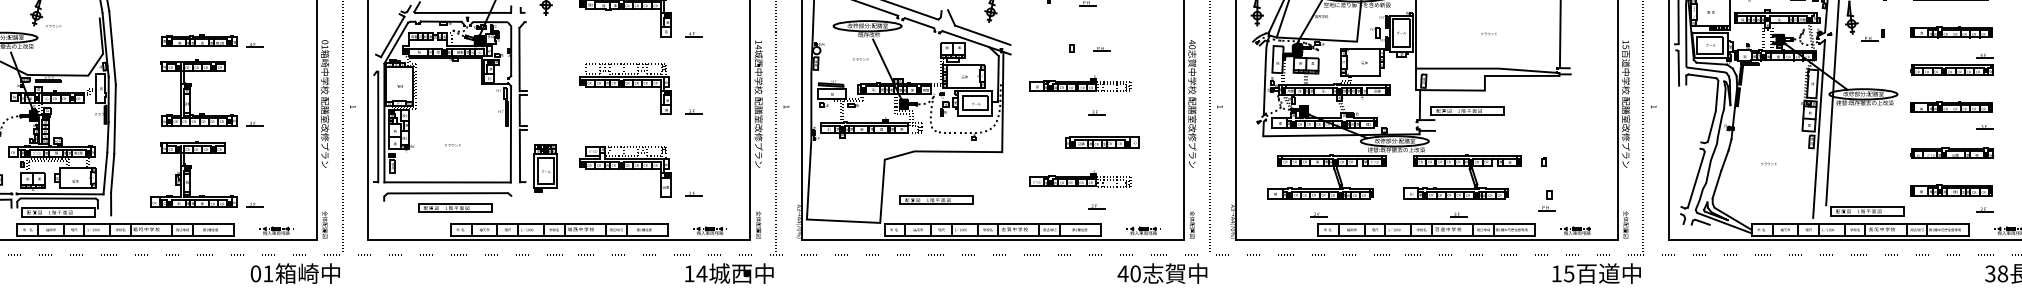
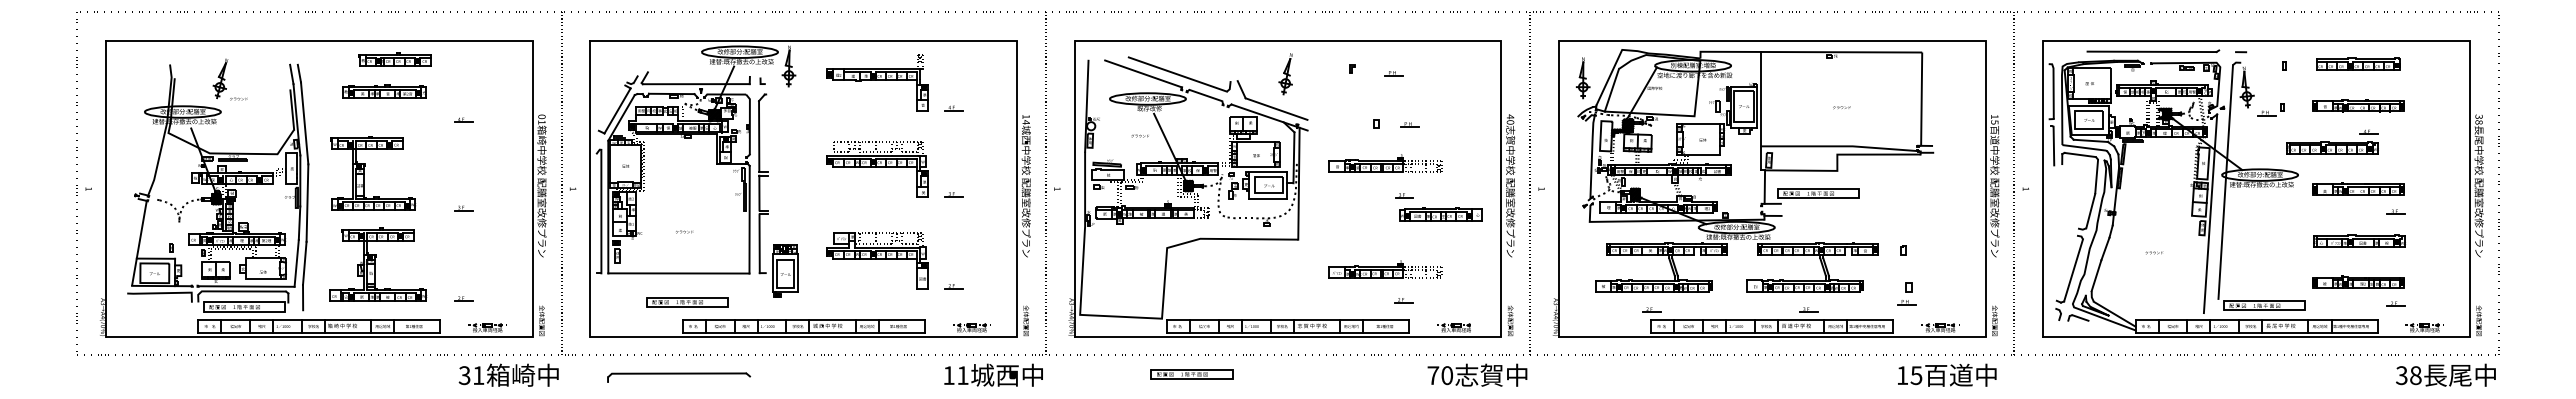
part: (199, 40) -> (384, 91), moved
part: (1952, 64) -> (2332, 141), moved
part: (191, 92) -> (364, 173), moved
part: (1101, 142) -> (1440, 214), moved
part: (545, 168) -> (785, 270), moved
part: (193, 174) -> (378, 264), moved
part: (448, 196) -> (679, 377), moved
part: (936, 200) -> (1191, 374), moved
text: (1596, 272) -> (1947, 374), moved
text: (255, 273) -> (464, 375), 01 -> 31
text: (701, 273) -> (962, 375), 14 -> 11
text: (1123, 273) -> (1433, 375), 40 -> 70

